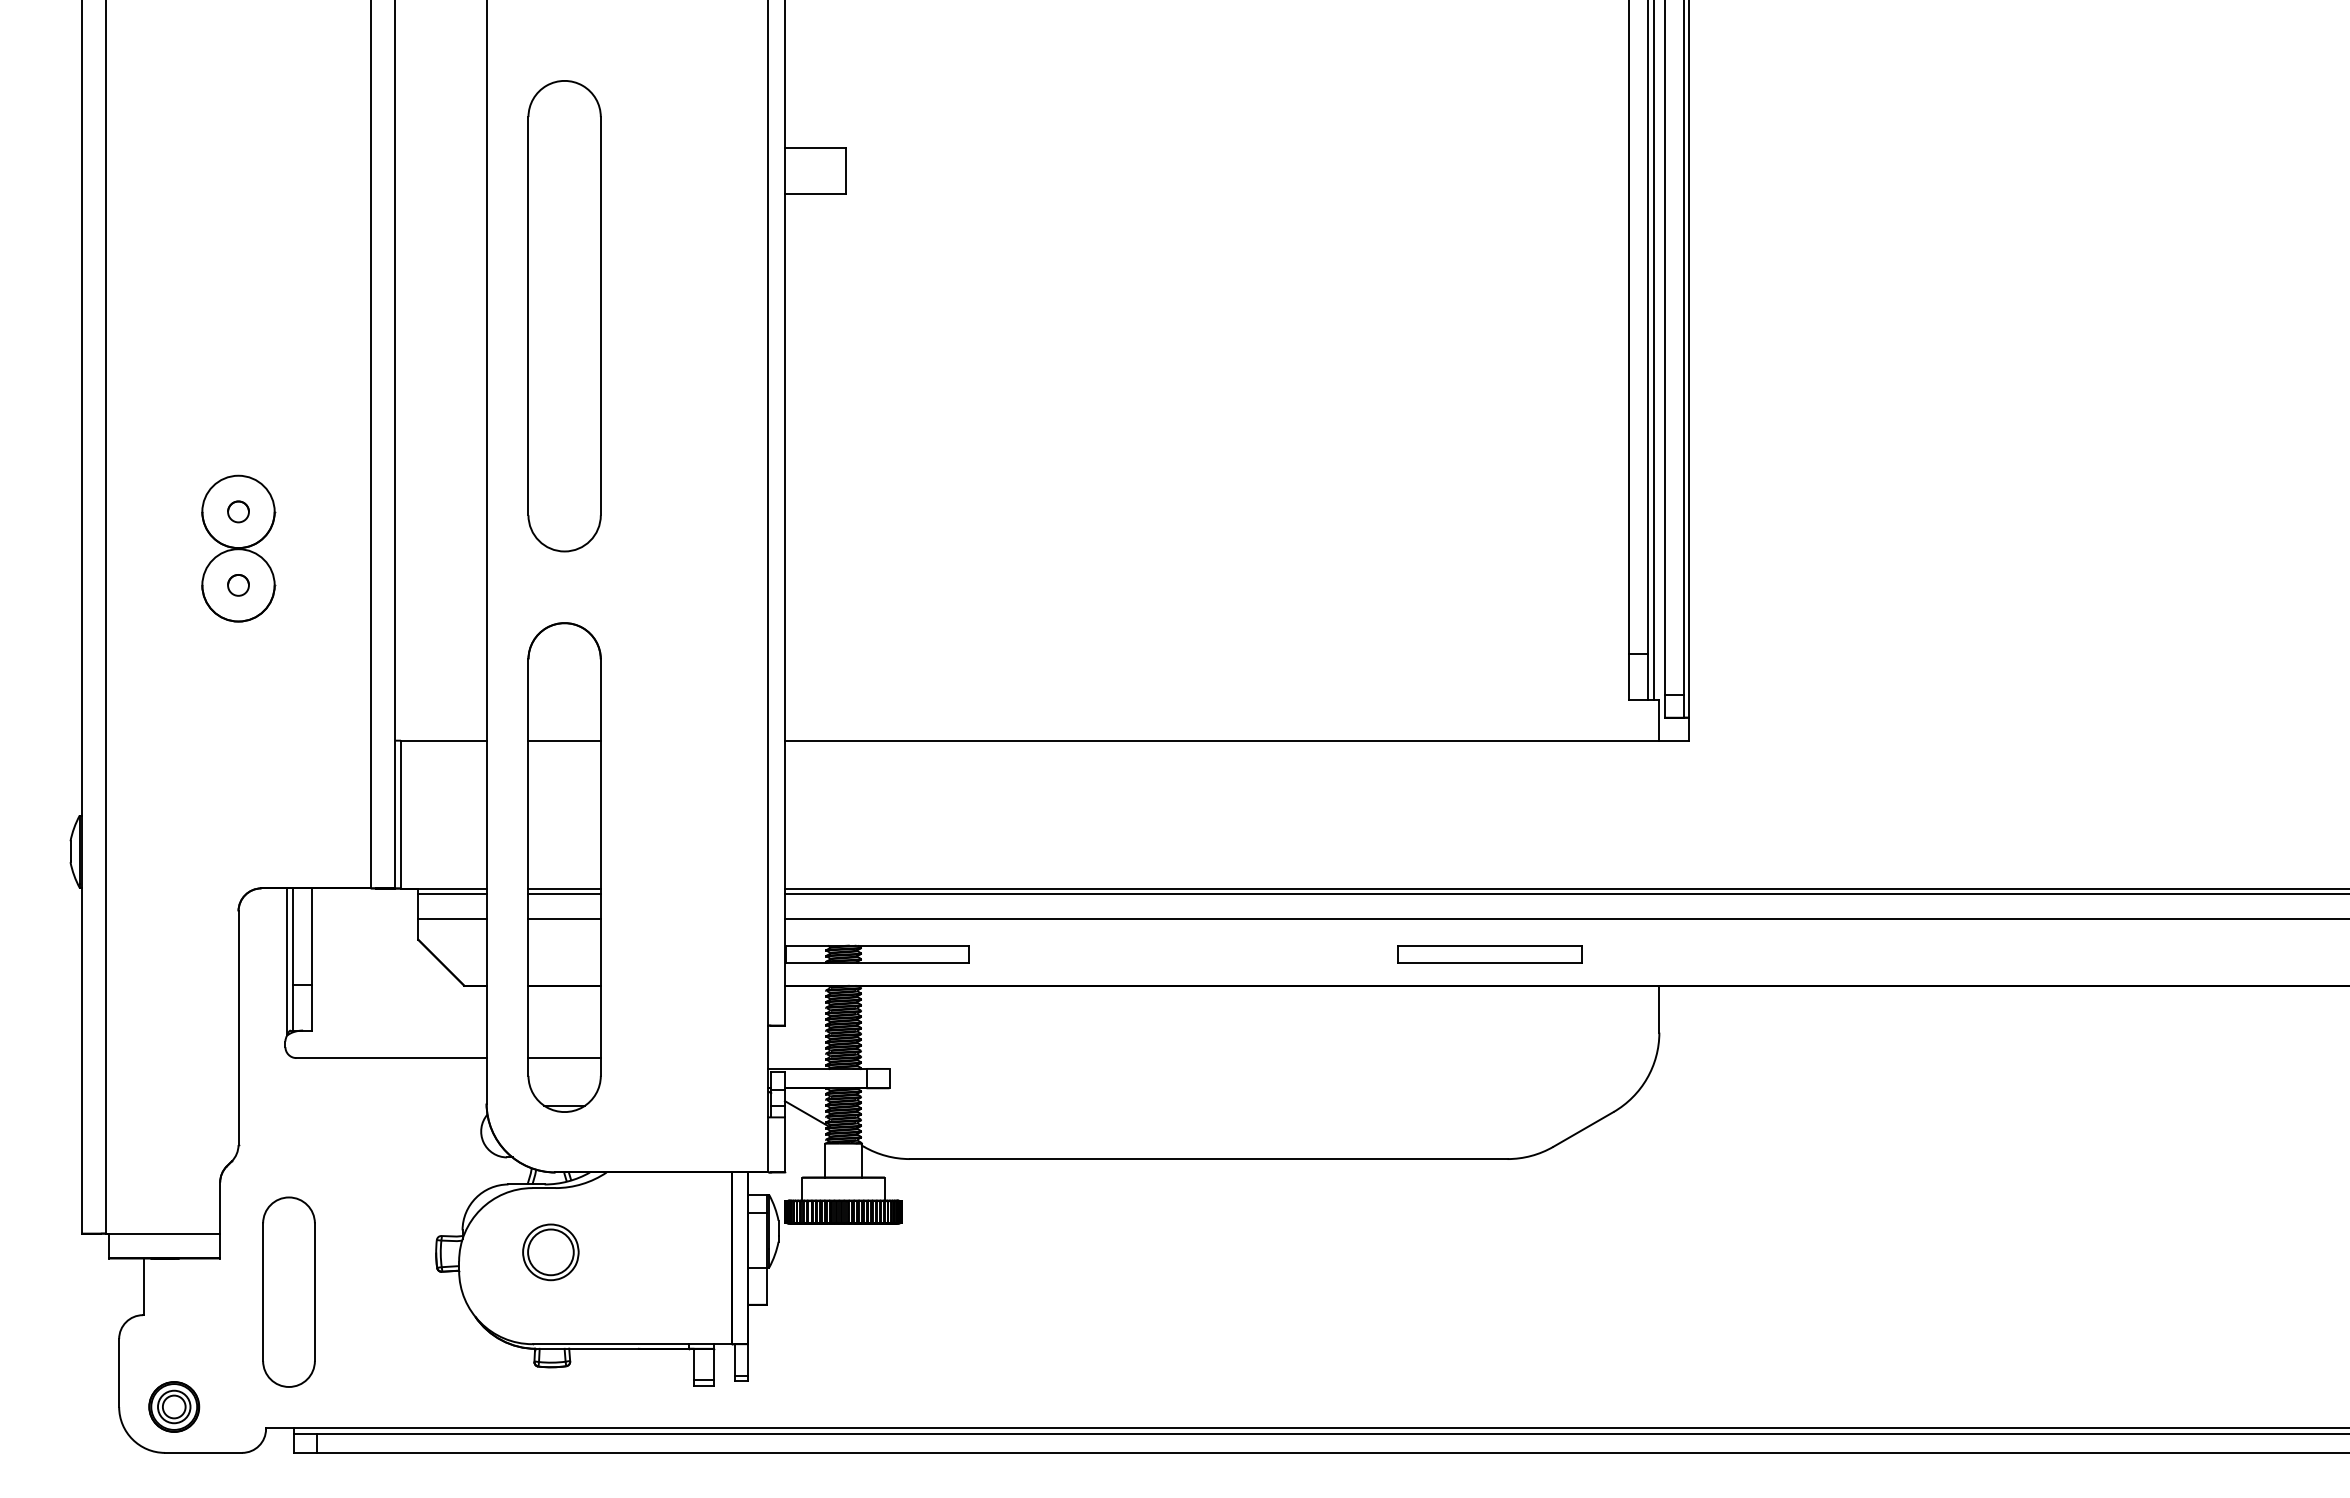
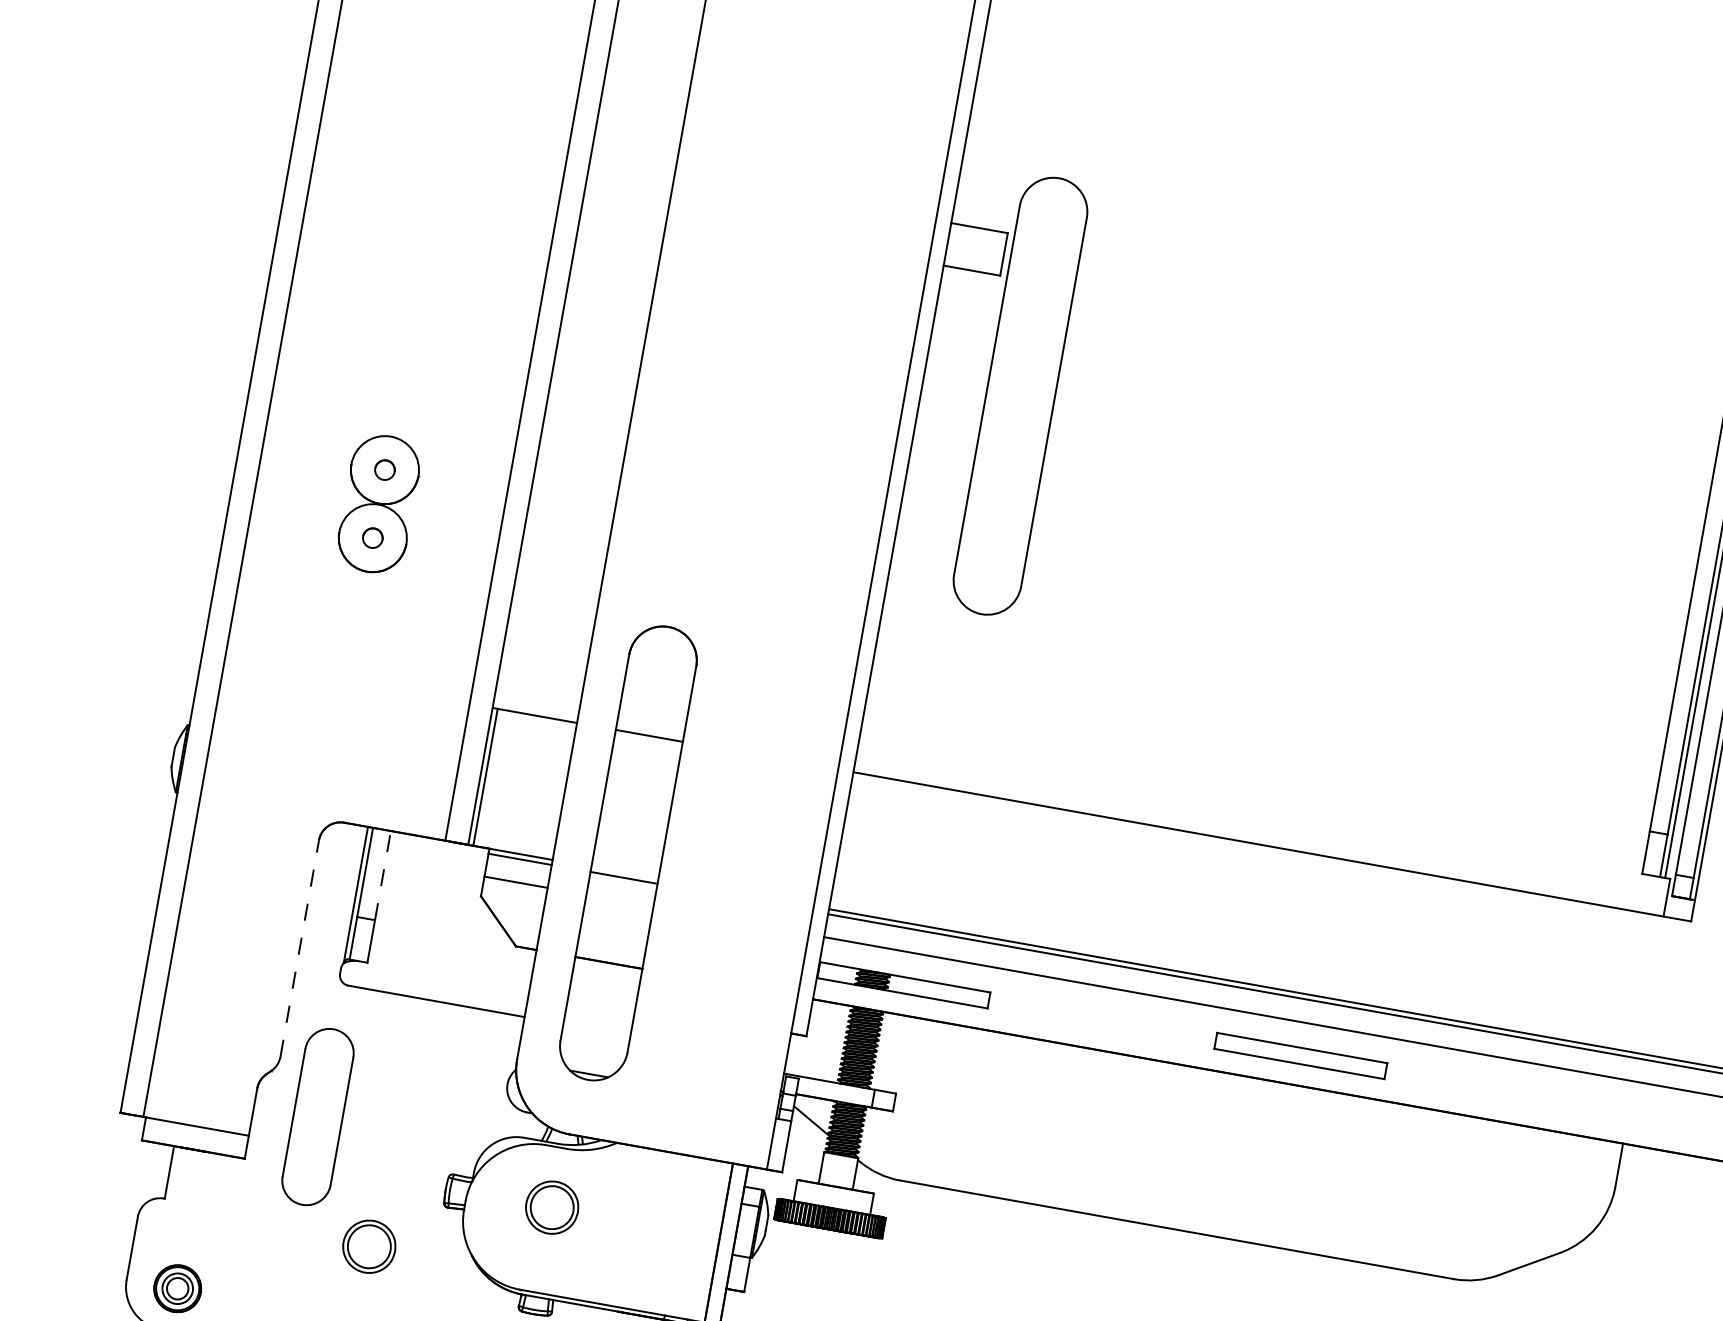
part: (564, 316) -> (1020, 396), moved
line: (564, 888) -> (624, 872), removed
line: (564, 918) -> (619, 900), removed
line: (311, 936) -> (382, 875), solid -> dashed
part: (1489, 954) -> (1300, 1056), moved
line: (238, 1028) -> (299, 948), solid -> dashed
line: (564, 1058) -> (596, 1030), removed
part: (288, 1291) -> (317, 1116), moved
part: (366, 1327) -> (368, 1246), added

